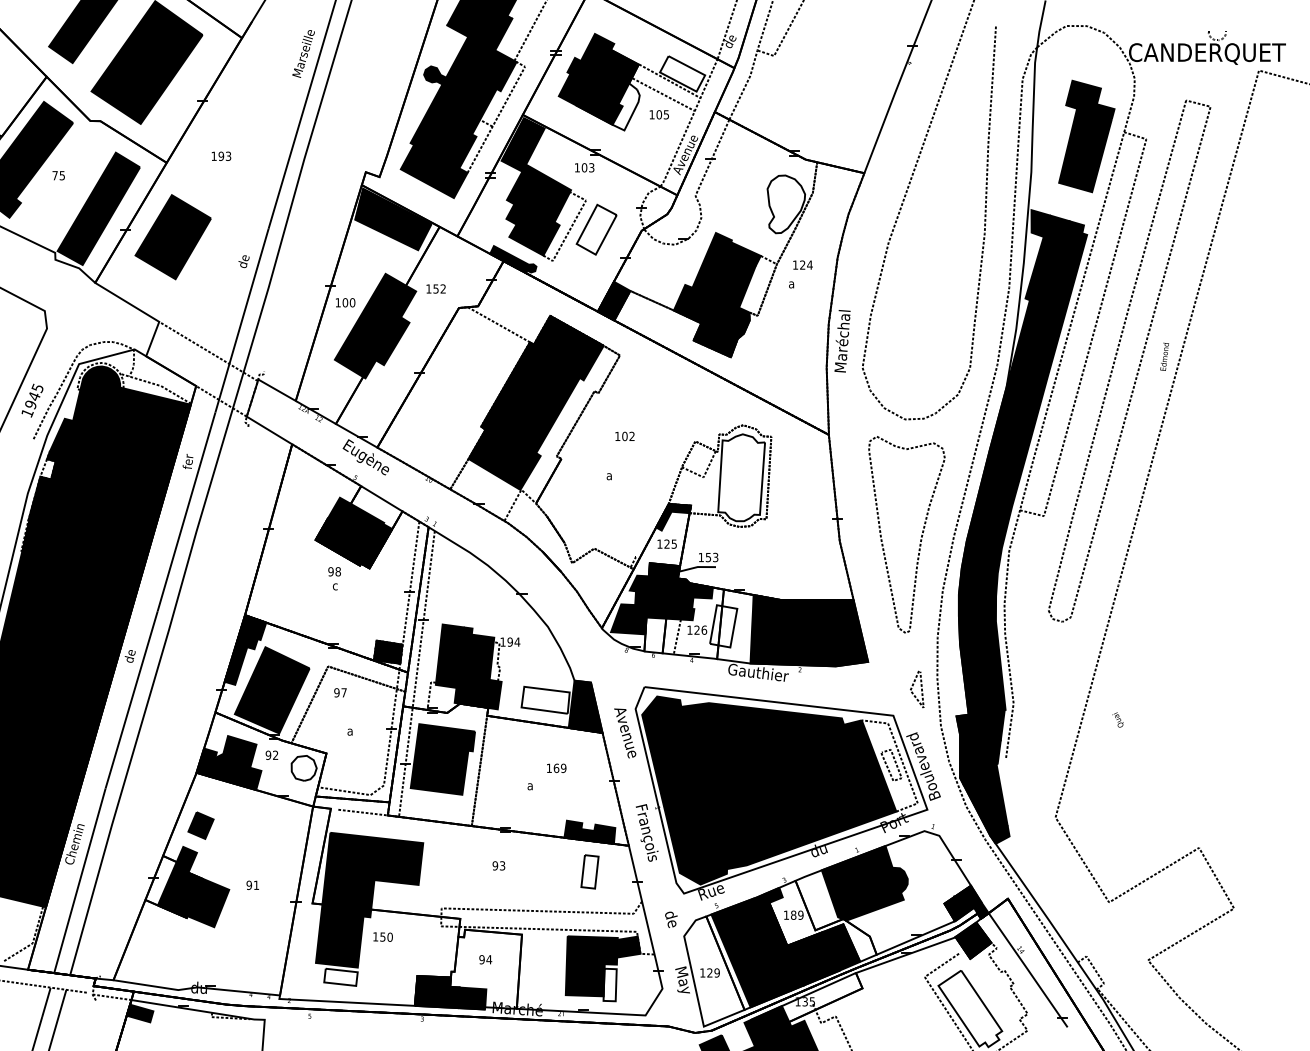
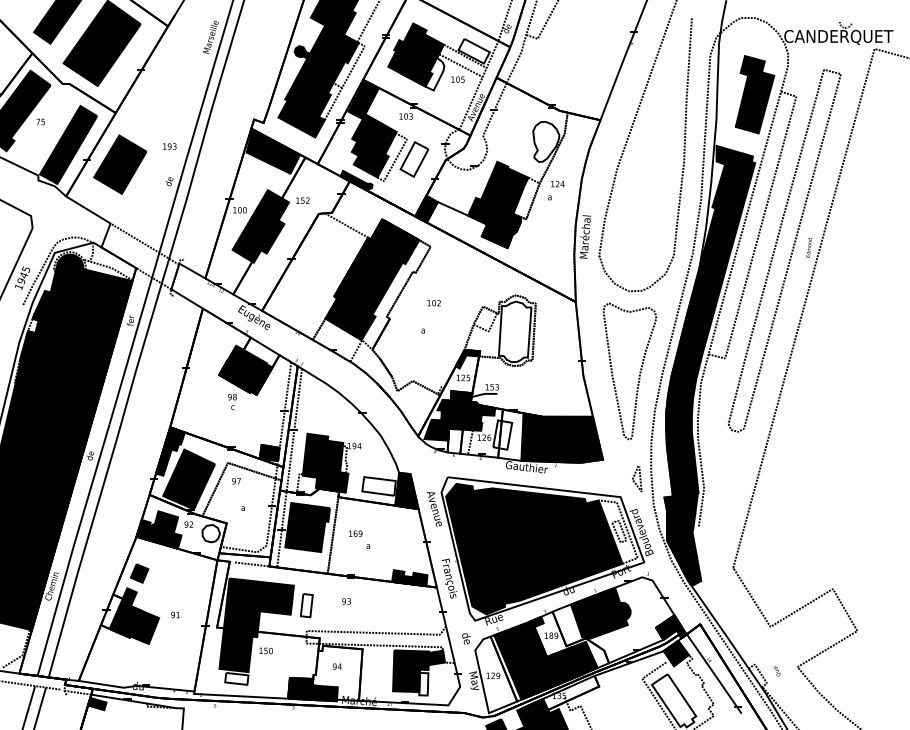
text: (221, 156) -> (169, 146), moved
text: (1117, 720) -> (776, 671), moved
text: (556, 768) -> (355, 533), moved
part: (589, 871) -> (306, 605), moved

